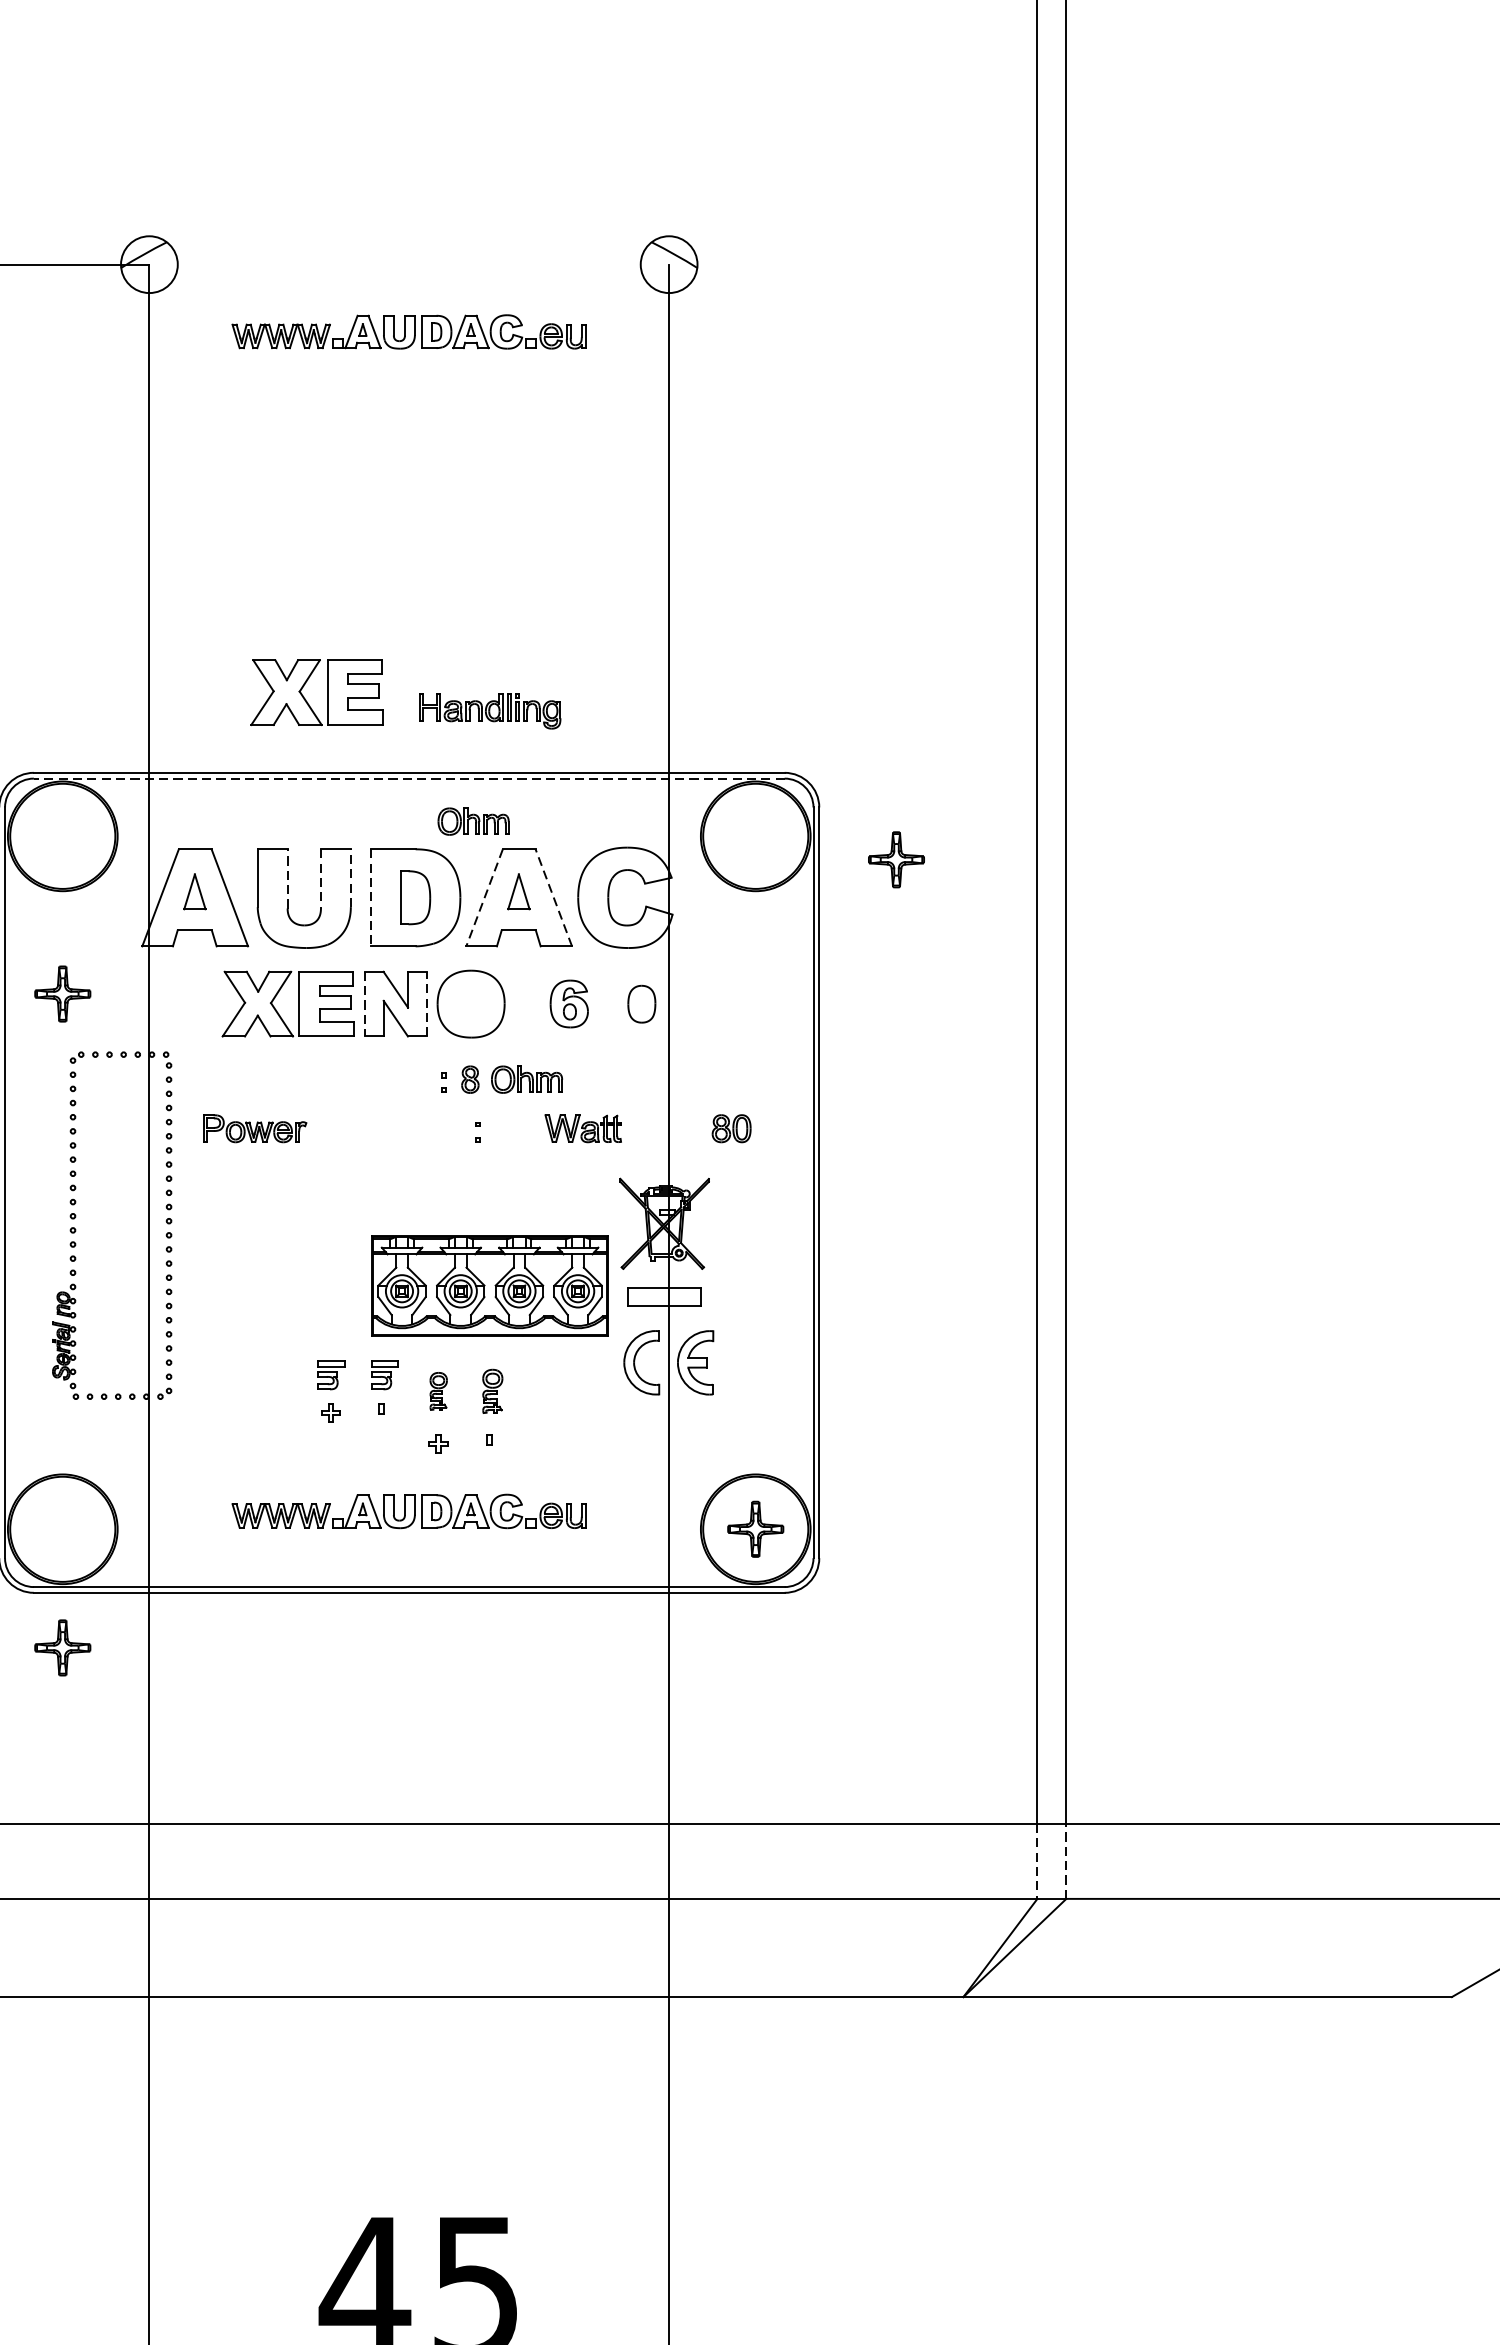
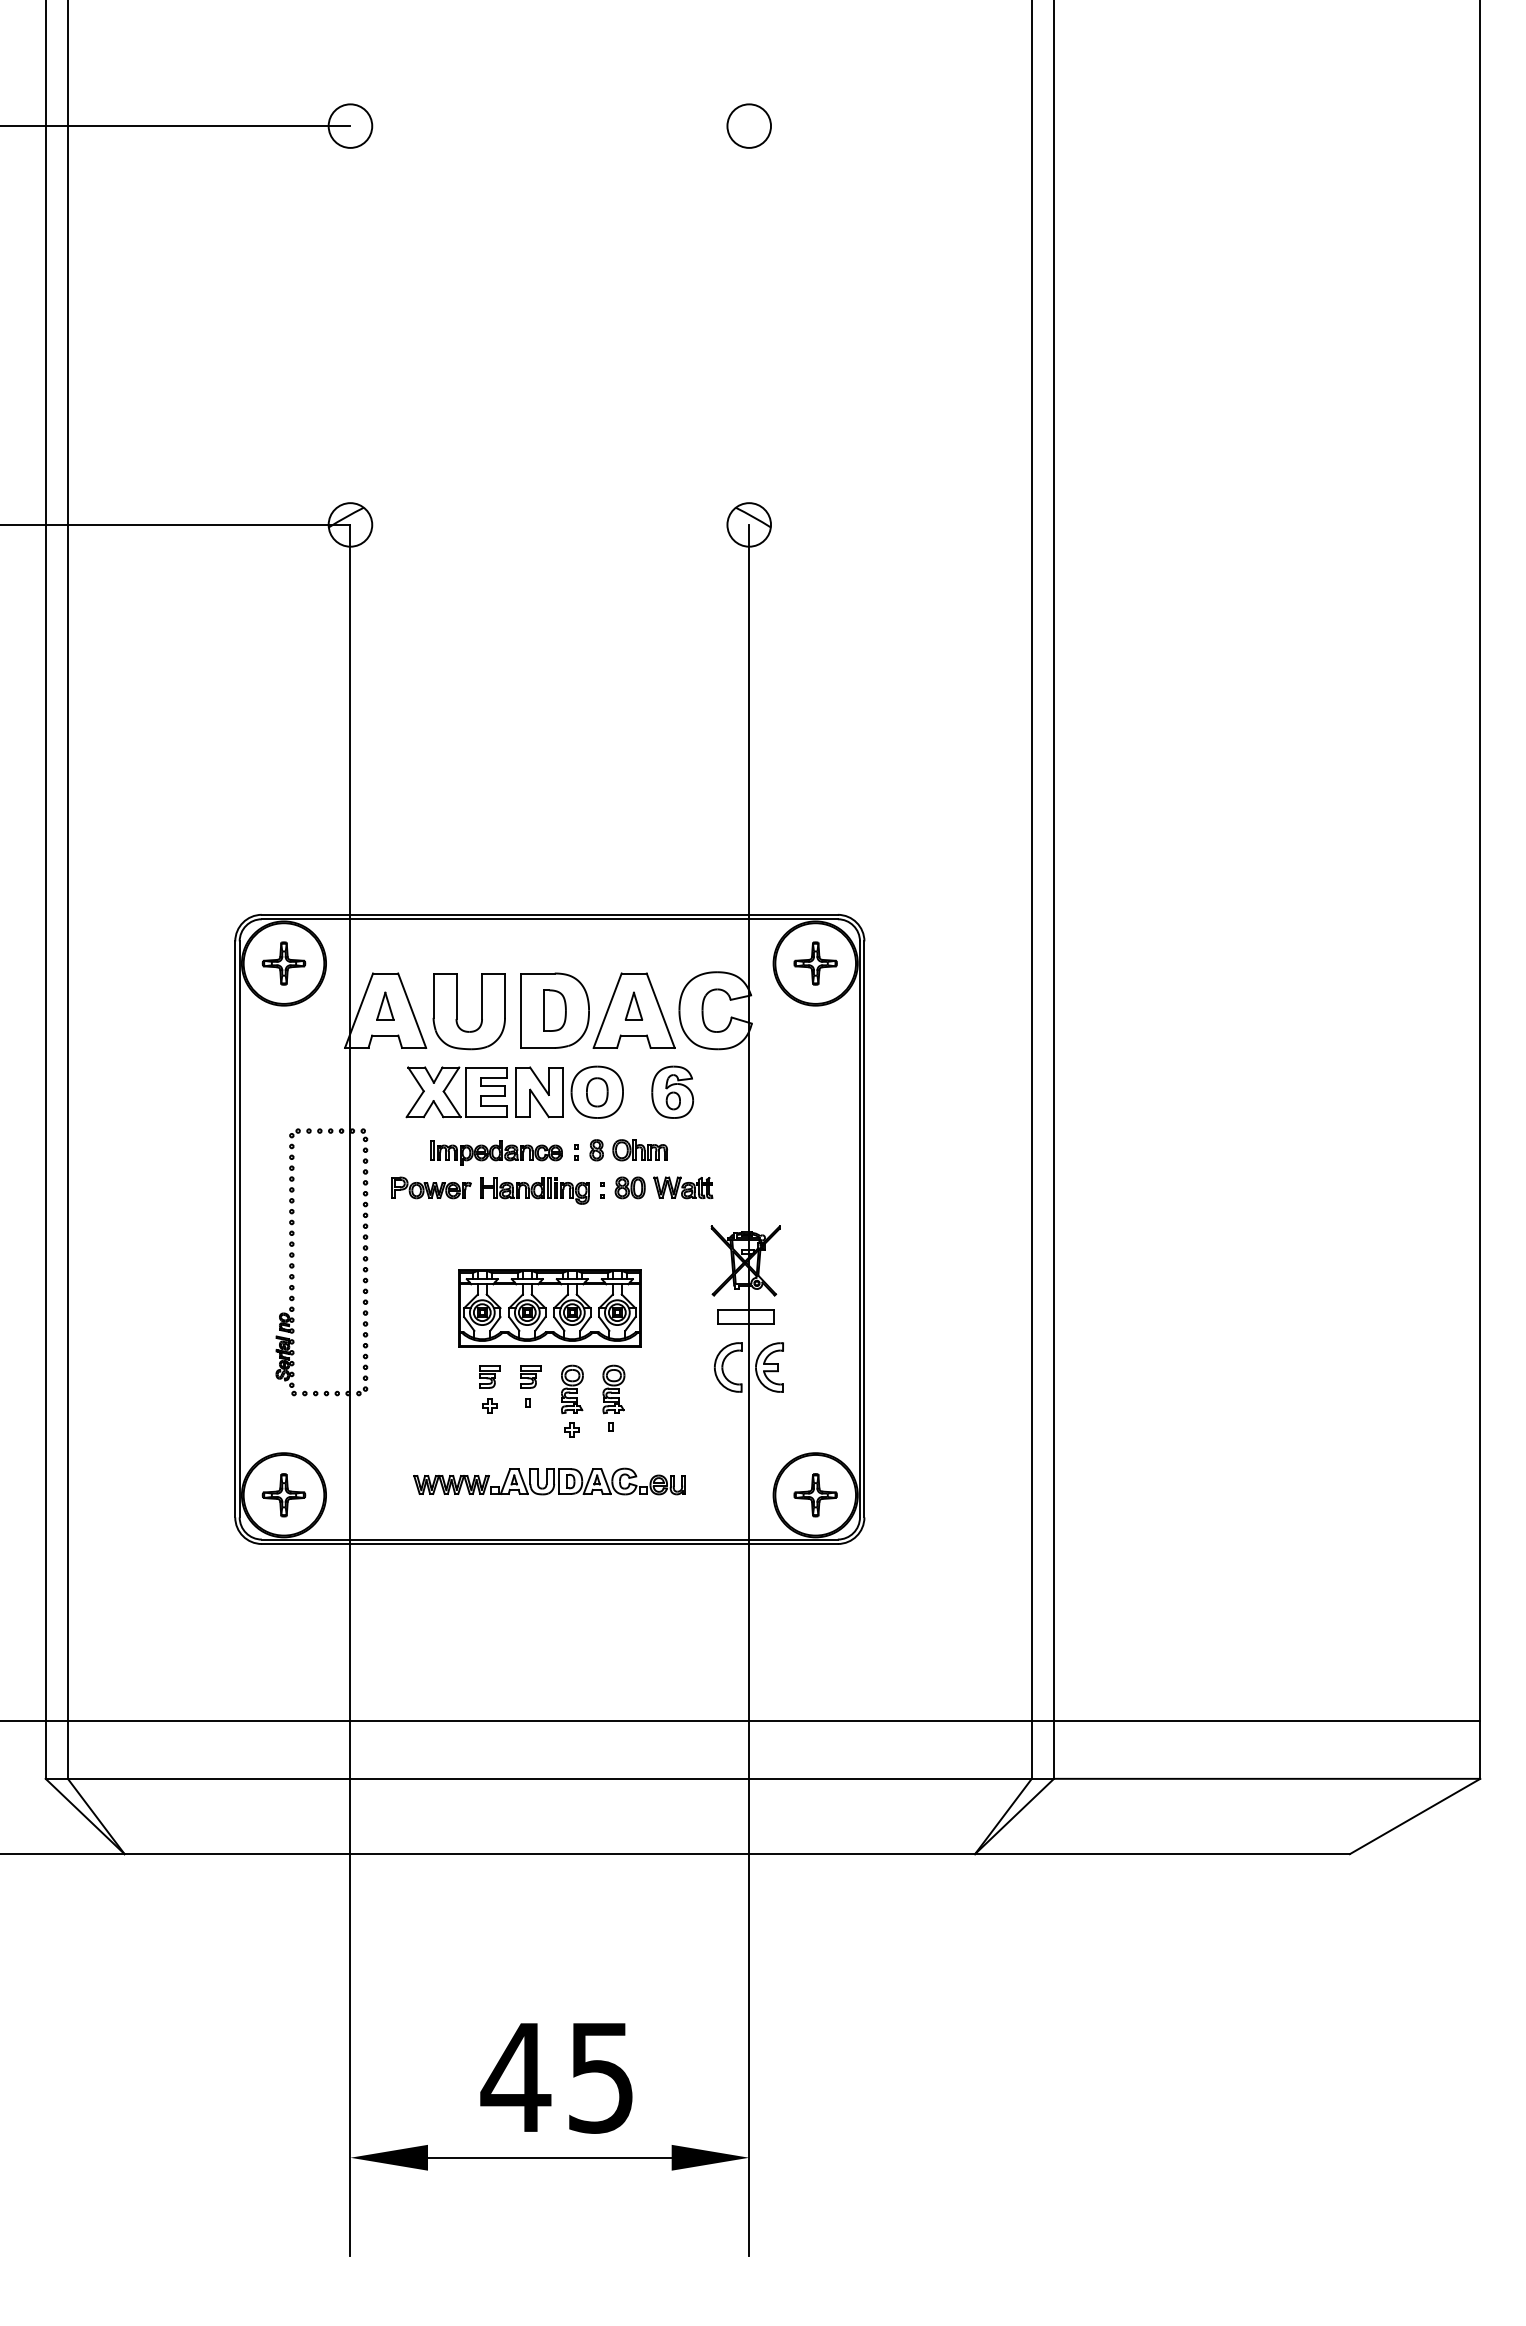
part: (408, 331) -> (549, 576), removed
part: (305, 698) -> (470, 857), removed
part: (489, 711) -> (534, 1190), moved
line: (408, 778) -> (549, 919), dashed -> solid
part: (472, 821) -> (598, 952), removed
part: (896, 859) -> (815, 963), moved
line: (351, 877) -> (505, 995), dashed -> solid
line: (287, 879) -> (456, 996), dashed -> solid
line: (321, 879) -> (482, 996), dashed -> solid
line: (484, 897) -> (607, 1010), dashed -> solid
line: (553, 897) -> (660, 1010), dashed -> solid
line: (371, 898) -> (520, 1011), dashed -> solid
part: (62, 993) -> (283, 963), moved
part: (569, 1003) -> (672, 1091), size x1.43
line: (364, 1004) -> (515, 1092), dashed -> solid
line: (427, 1004) -> (563, 1092), dashed -> solid
part: (642, 1004) -> (597, 1092), moved
part: (339, 1082) -> (496, 1152), added
part: (730, 1128) -> (629, 1187), moved
part: (489, 1285) -> (549, 1308), moved
part: (438, 1391) -> (572, 1389), size x1.67
part: (492, 1391) -> (613, 1389), size x1.43
part: (62, 1648) -> (283, 1495), moved
line: (1037, 1861) -> (1031, 1750), dashed -> solid
line: (1066, 1861) -> (1054, 1750), dashed -> solid

